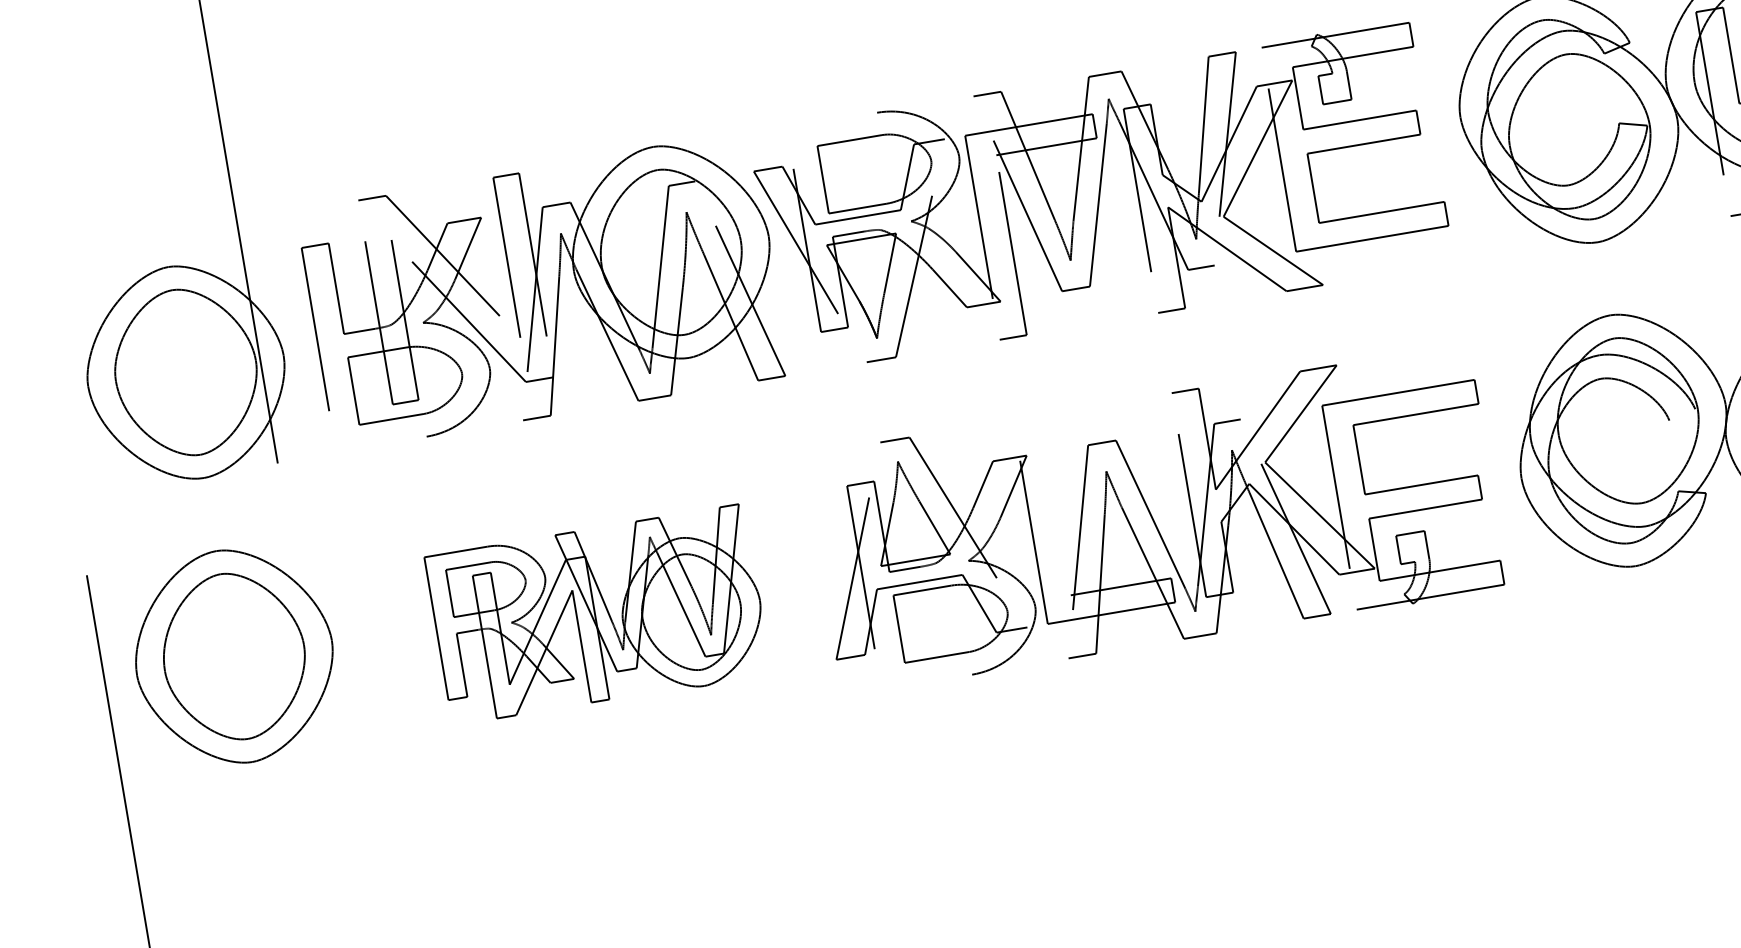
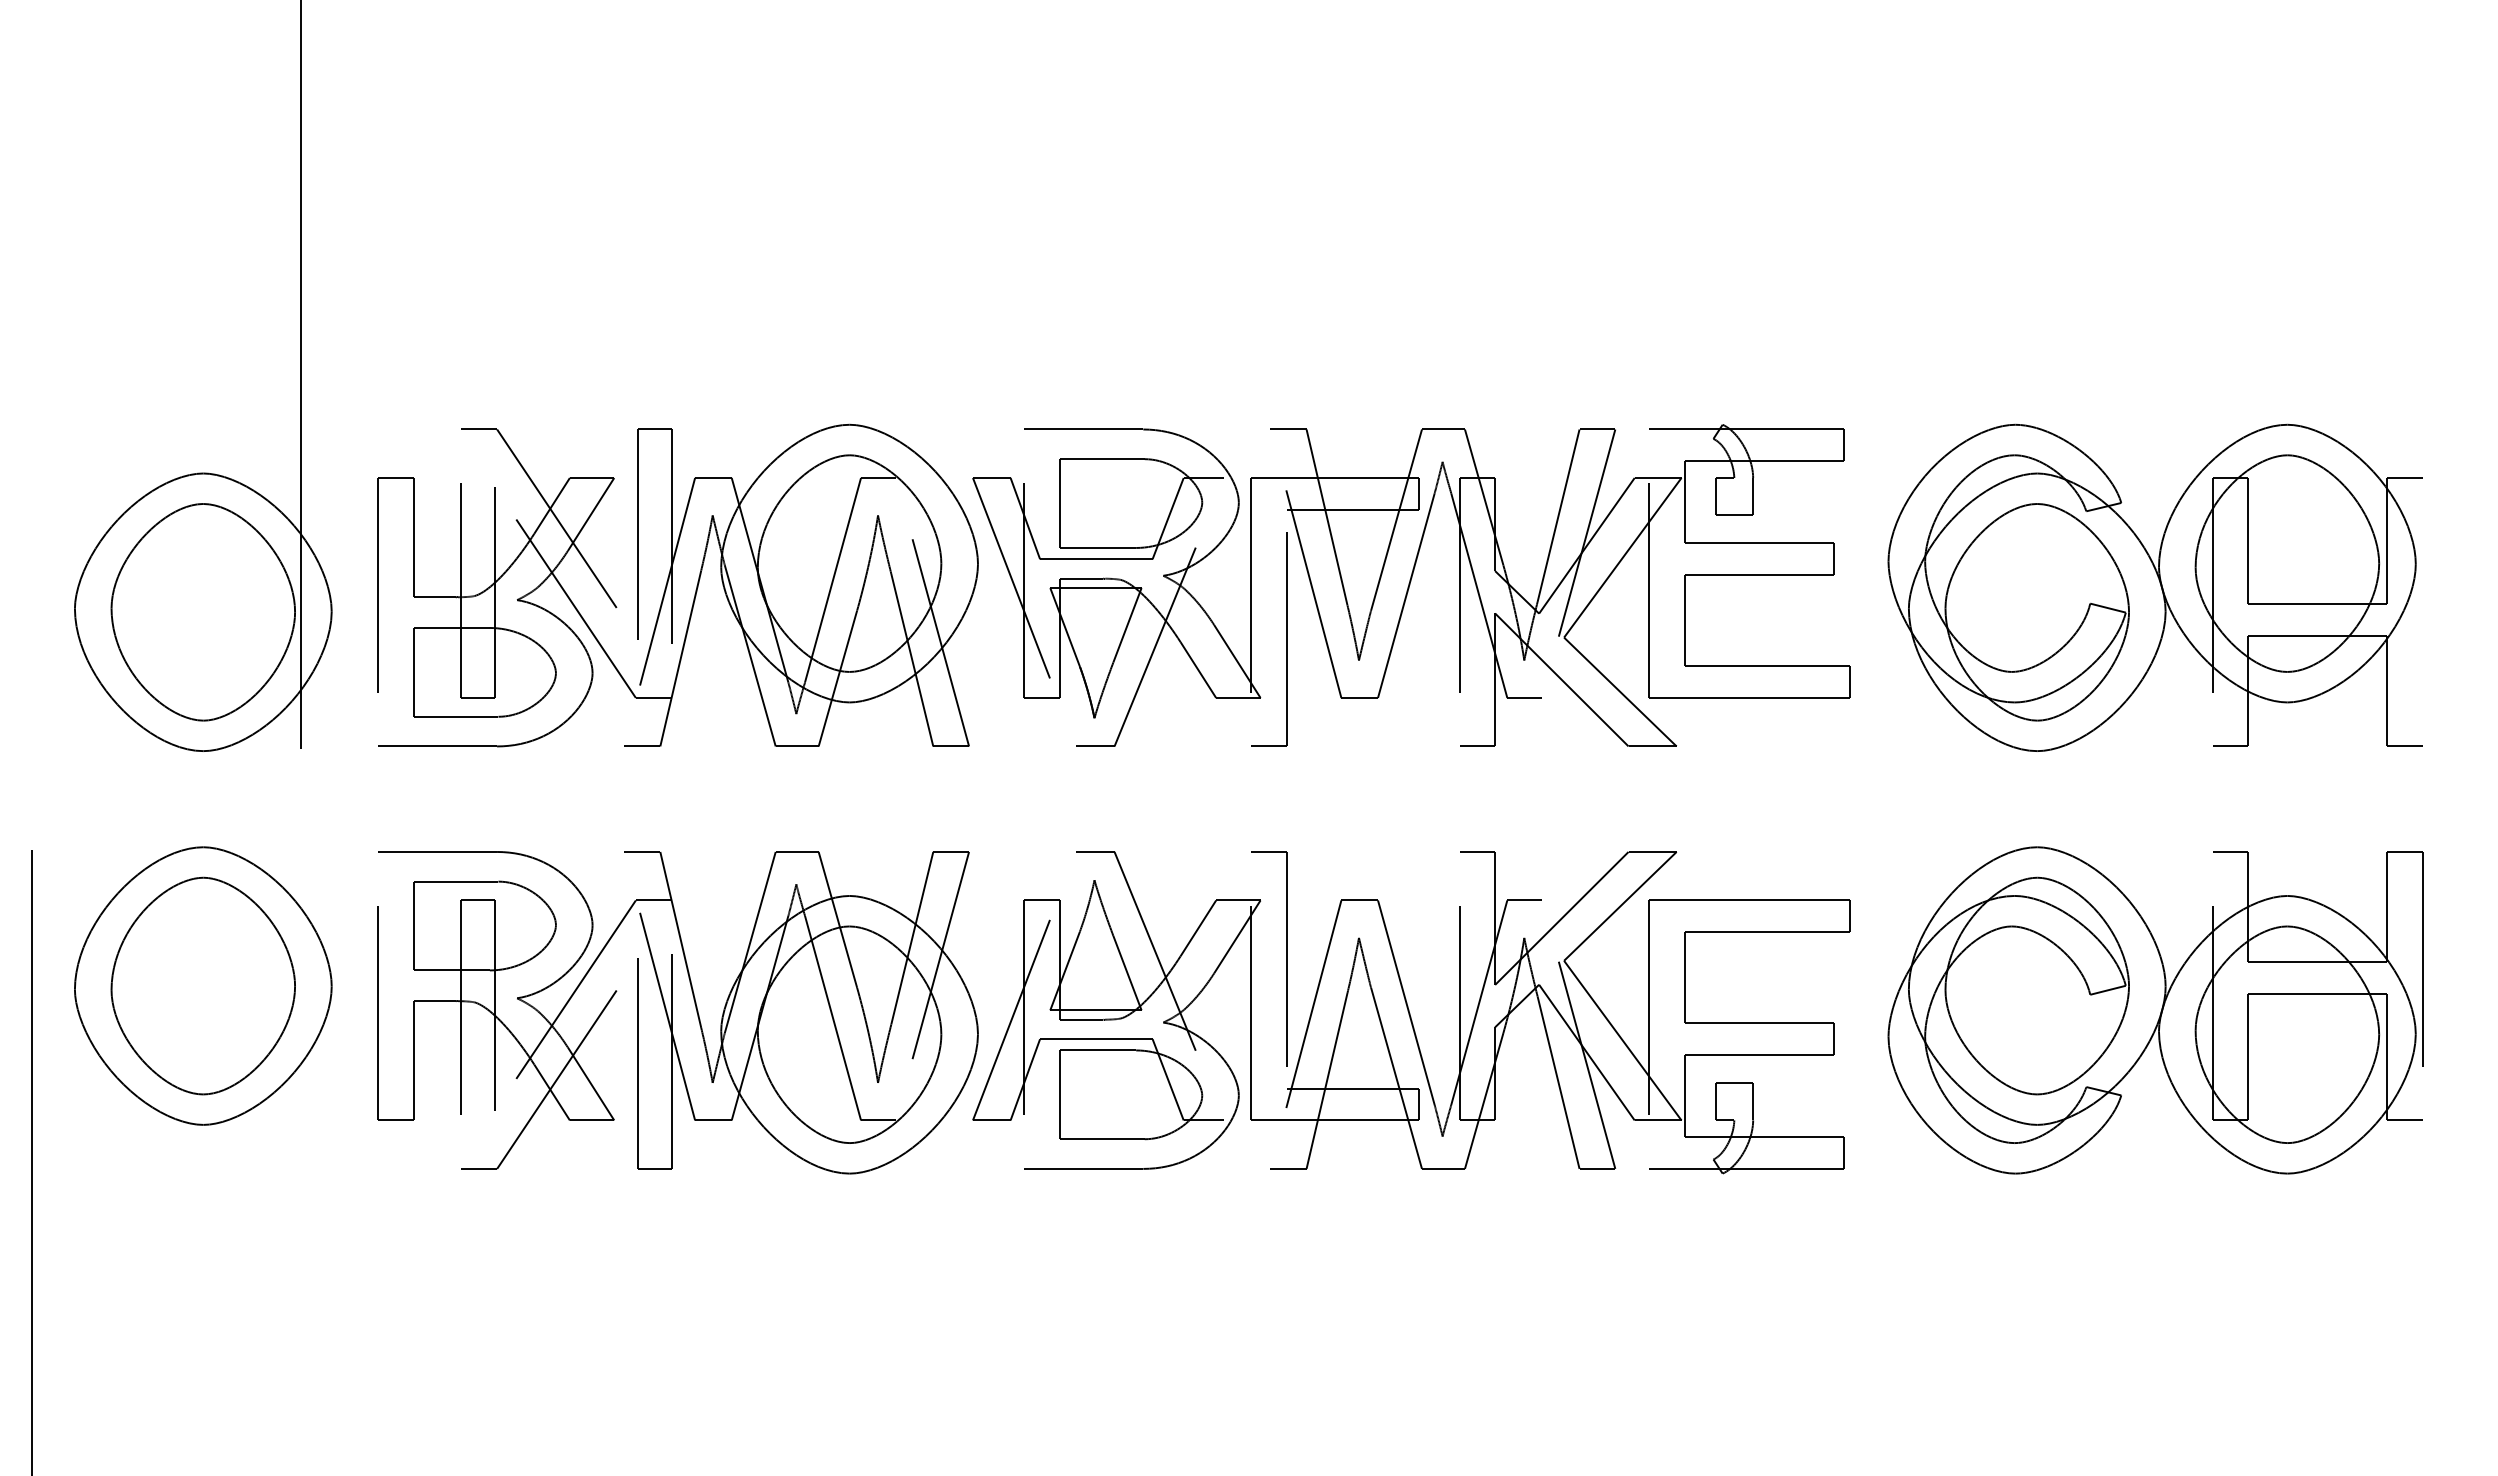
line: (831, 120) -> (1083, 429), added
line: (1681, 414) -> (2107, 989), added
line: (381, 444) -> (437, 746), added
part: (1053, 496) -> (1286, 958), added
part: (598, 615) -> (677, 1012), size x1.43
line: (926, 682) -> (1083, 1168), added

